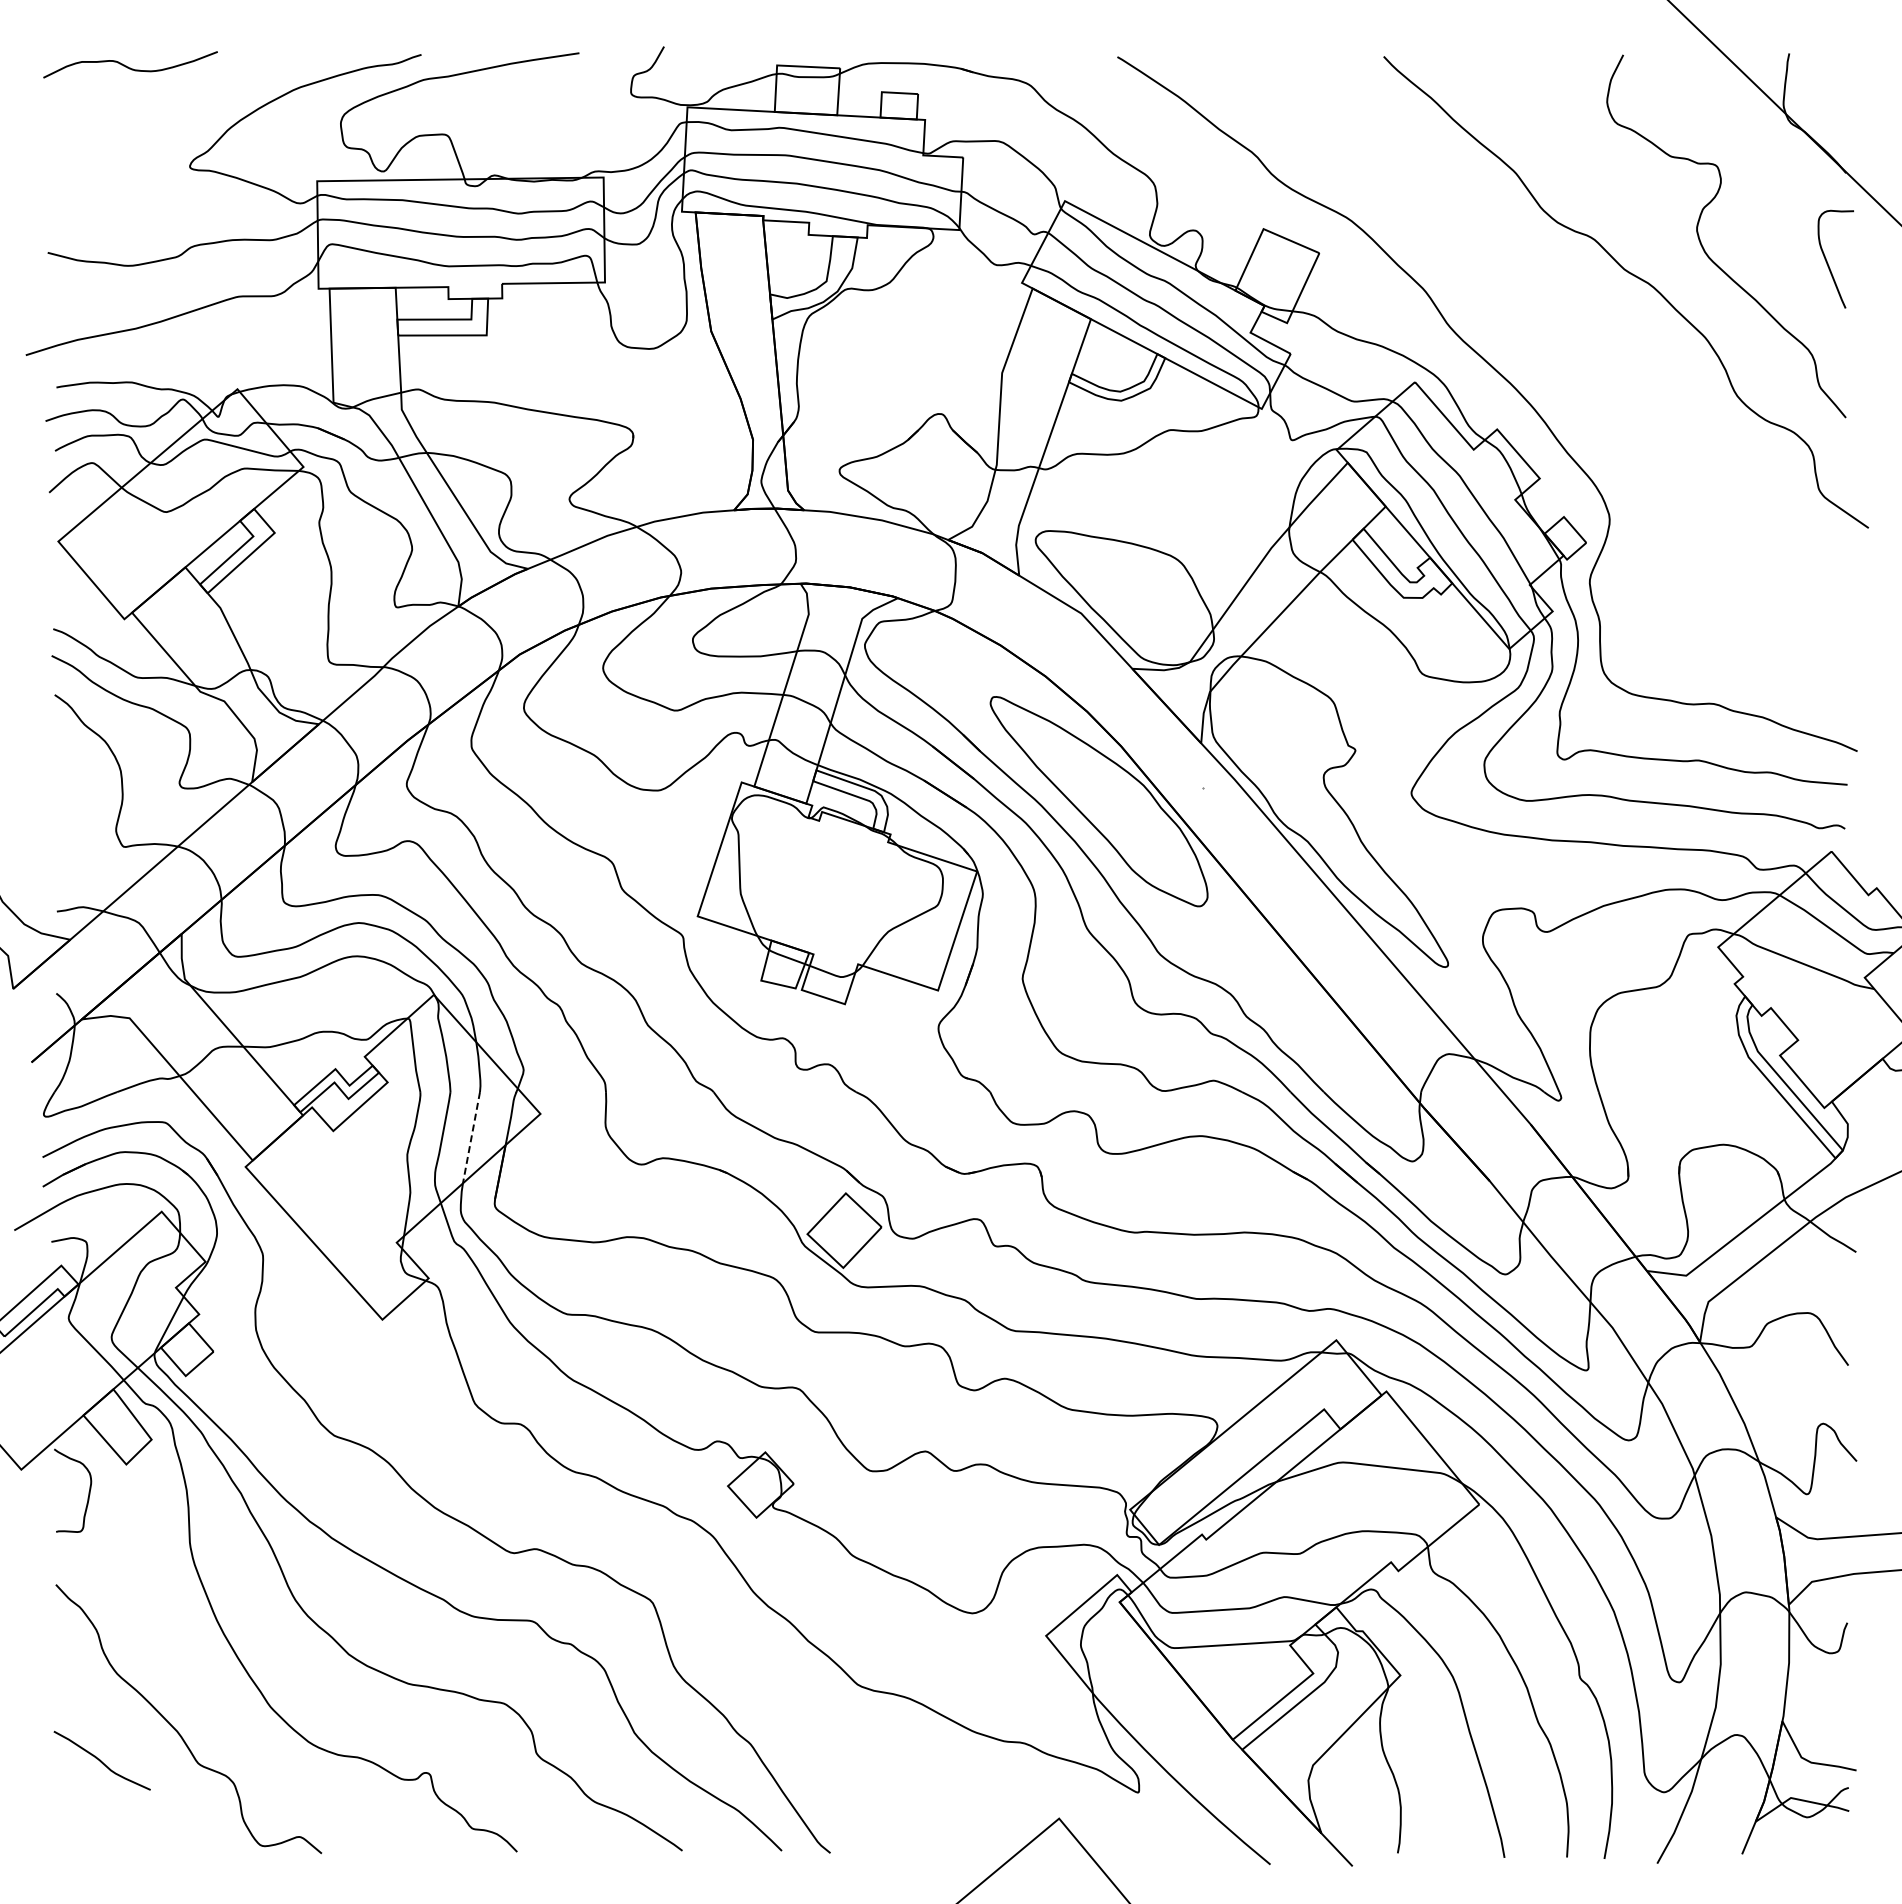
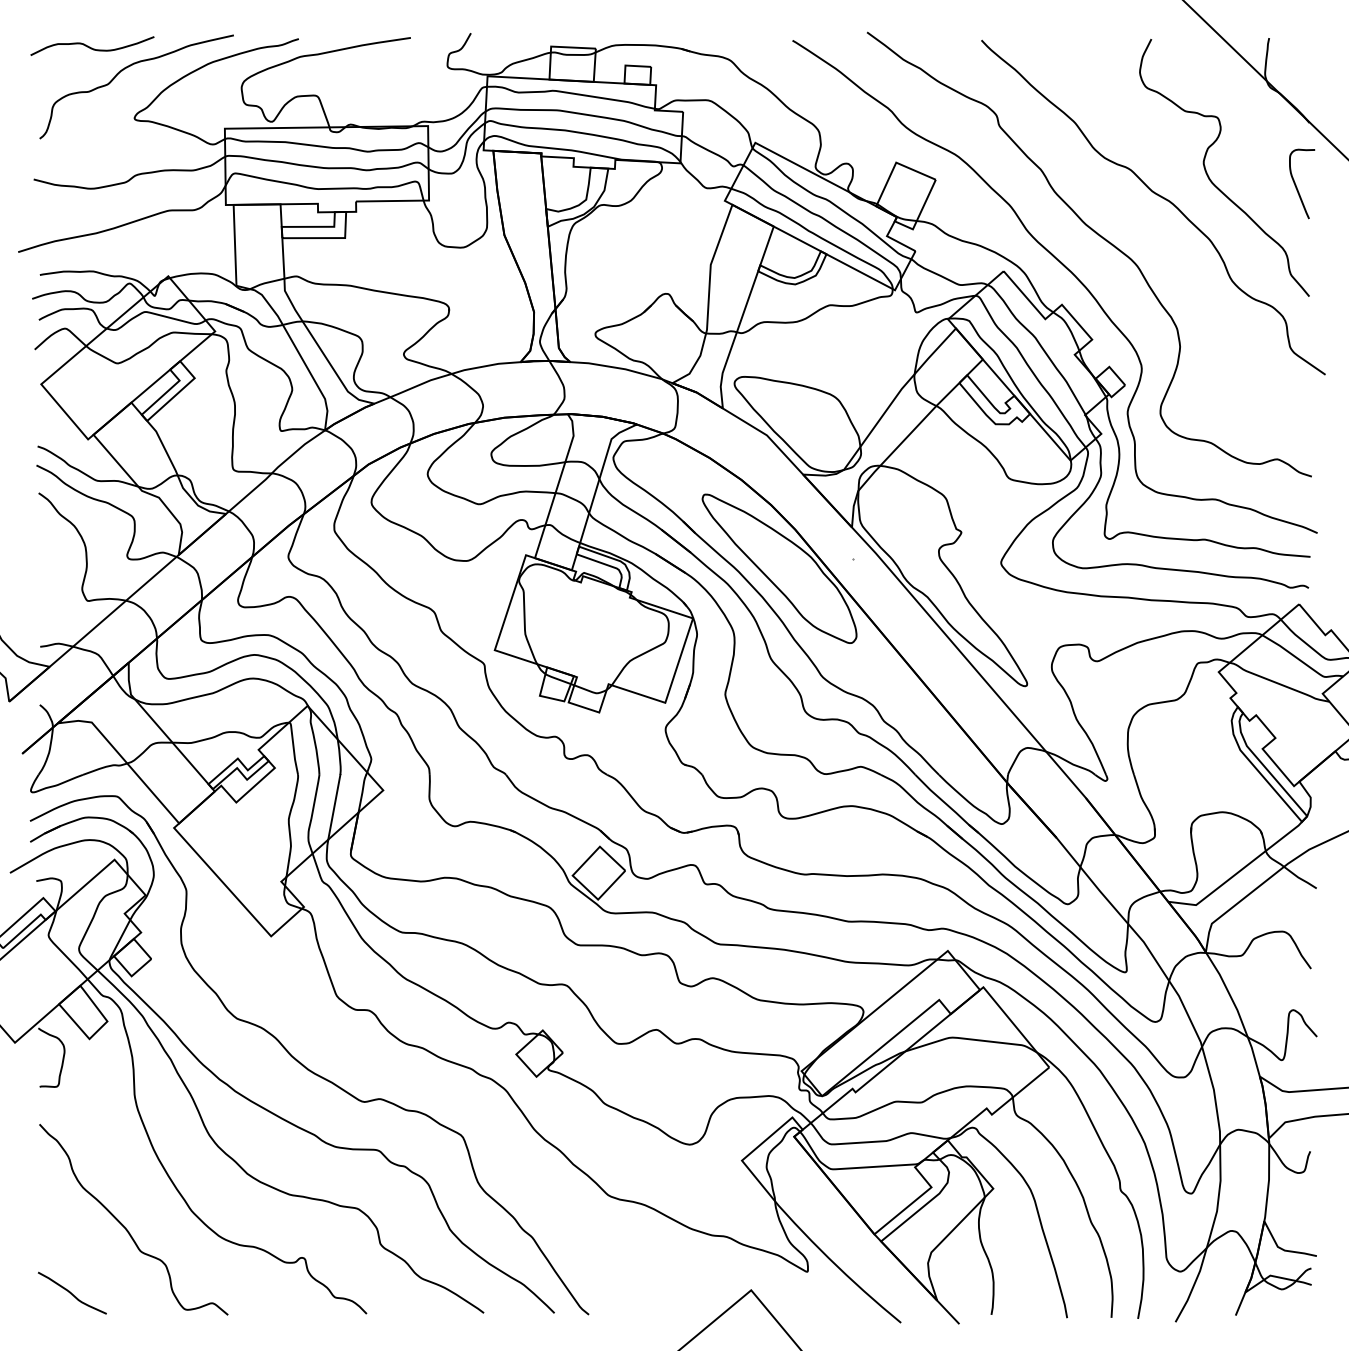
curve: (176, 97) -> (125, 69), added
curve: (1553, 335) -> (1101, 238), added
line: (471, 1138) -> (334, 807), dashed -> solid
curve: (101, 1760) -> (71, 1293), moved

